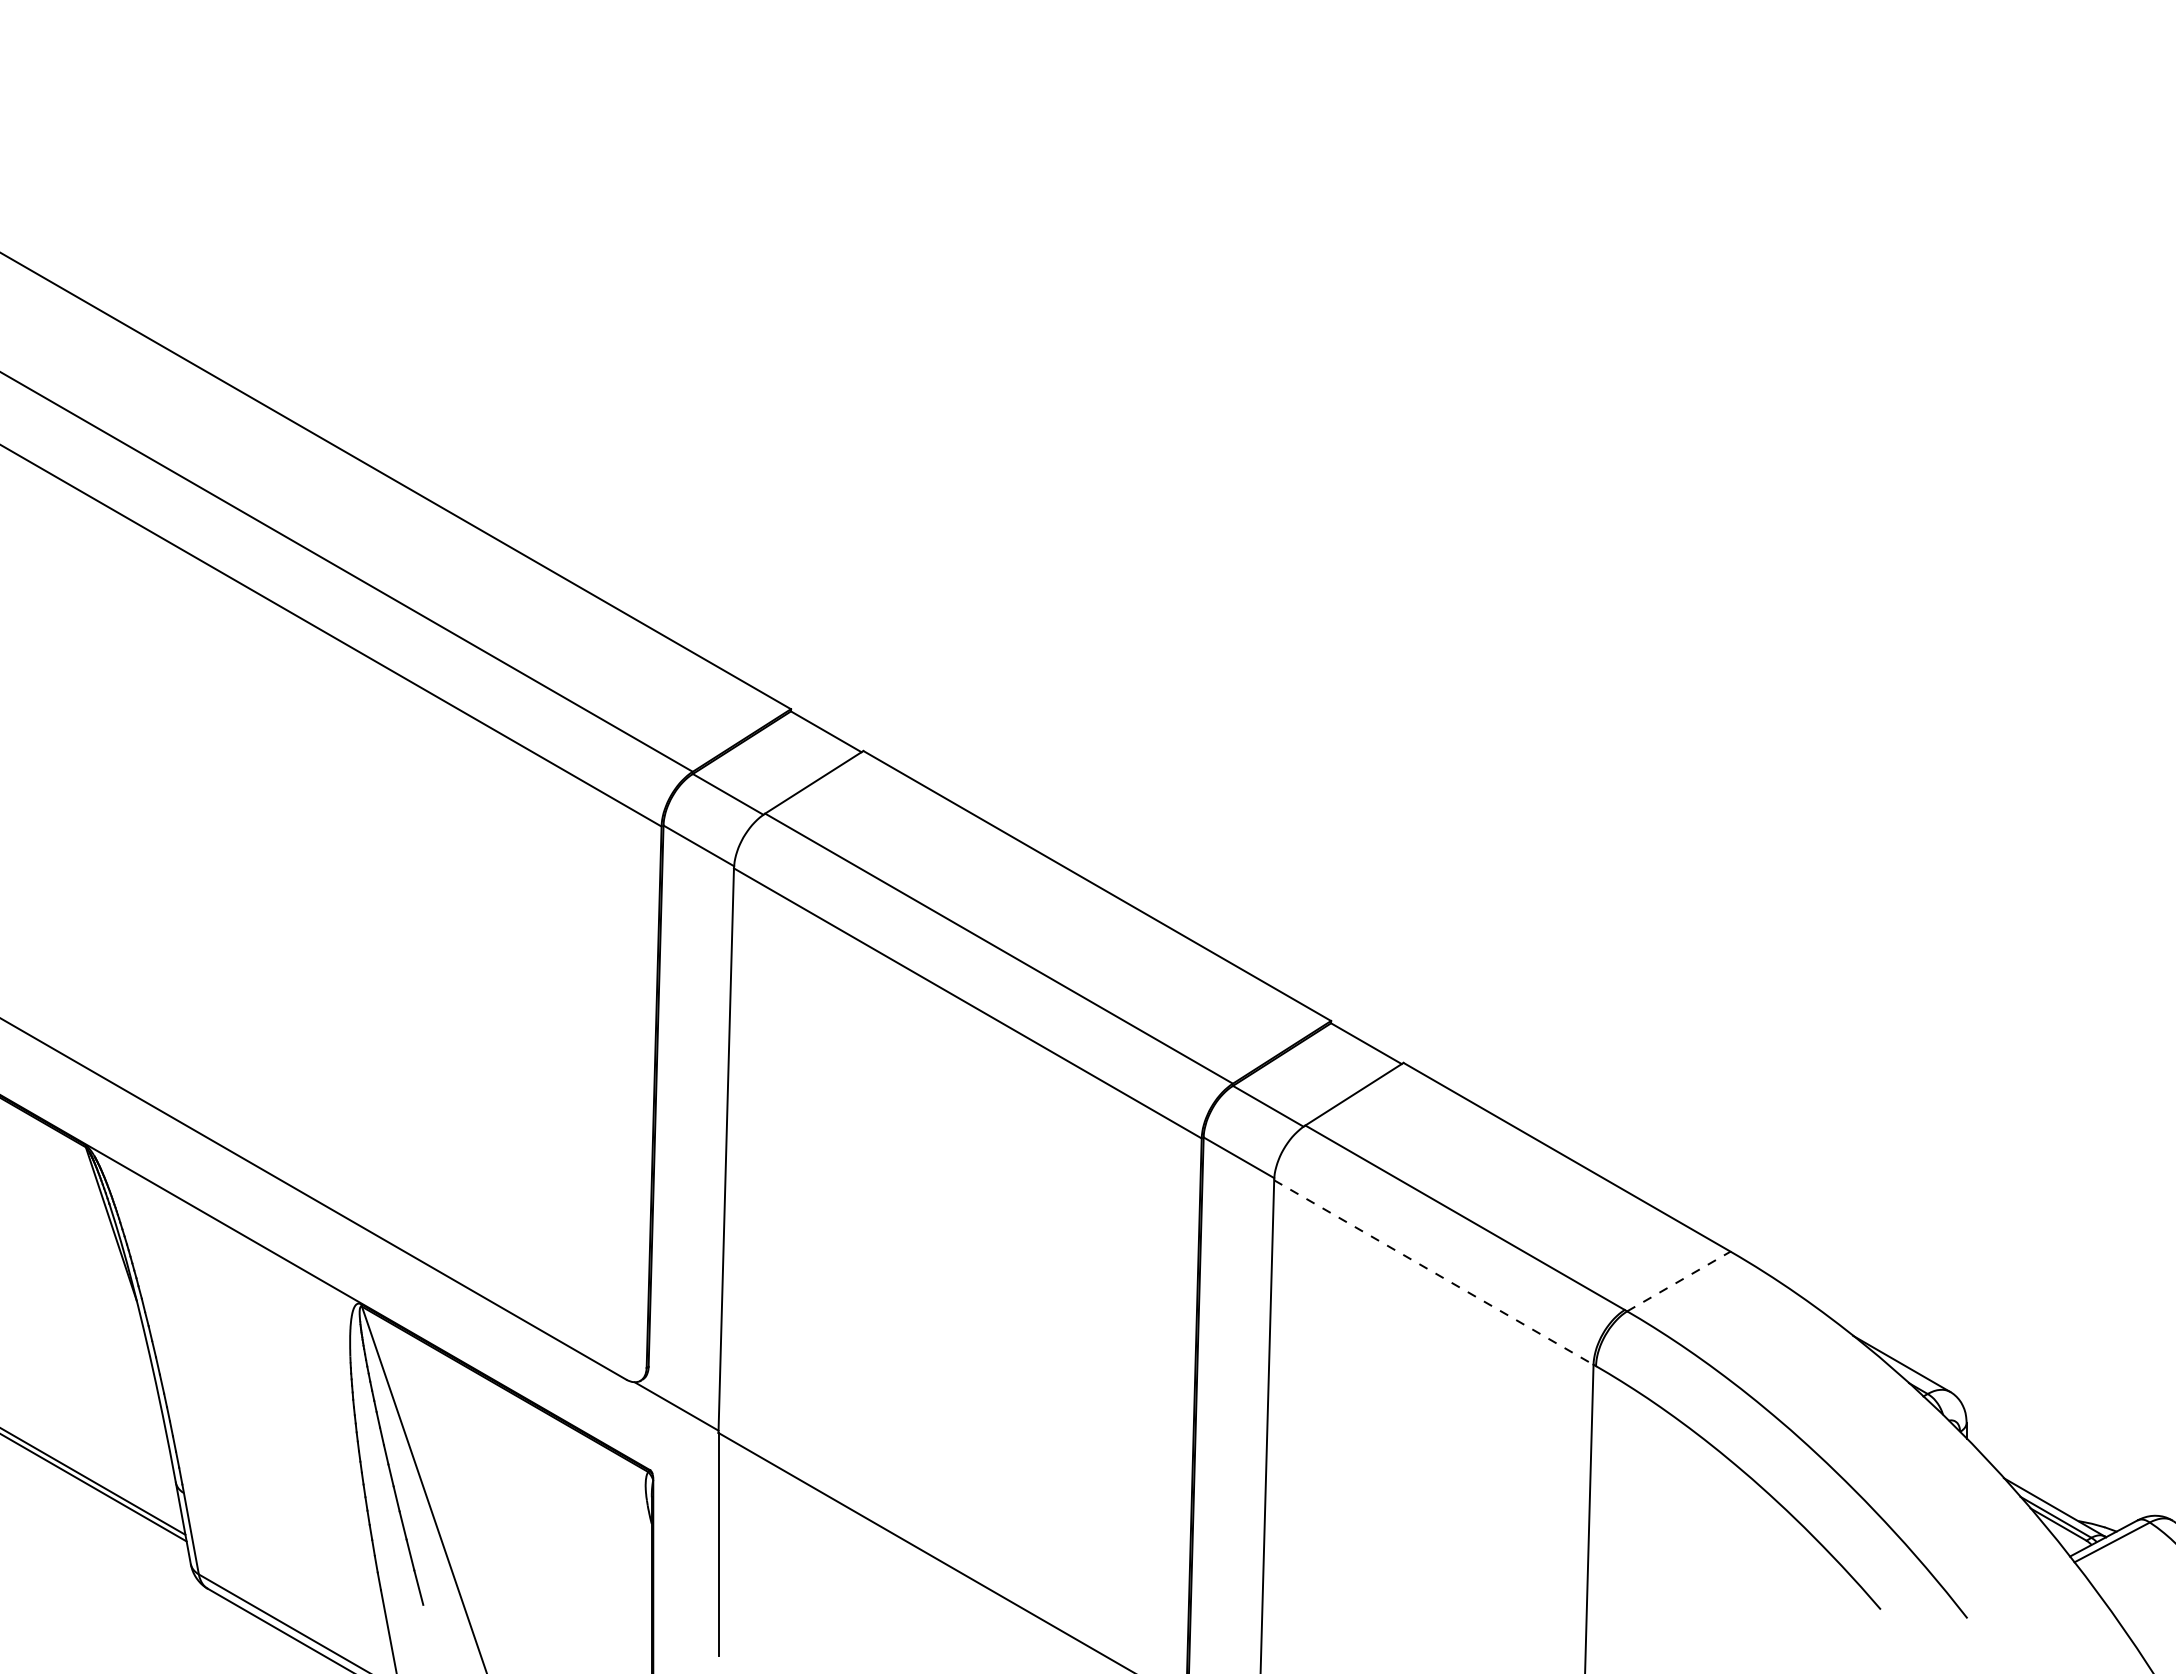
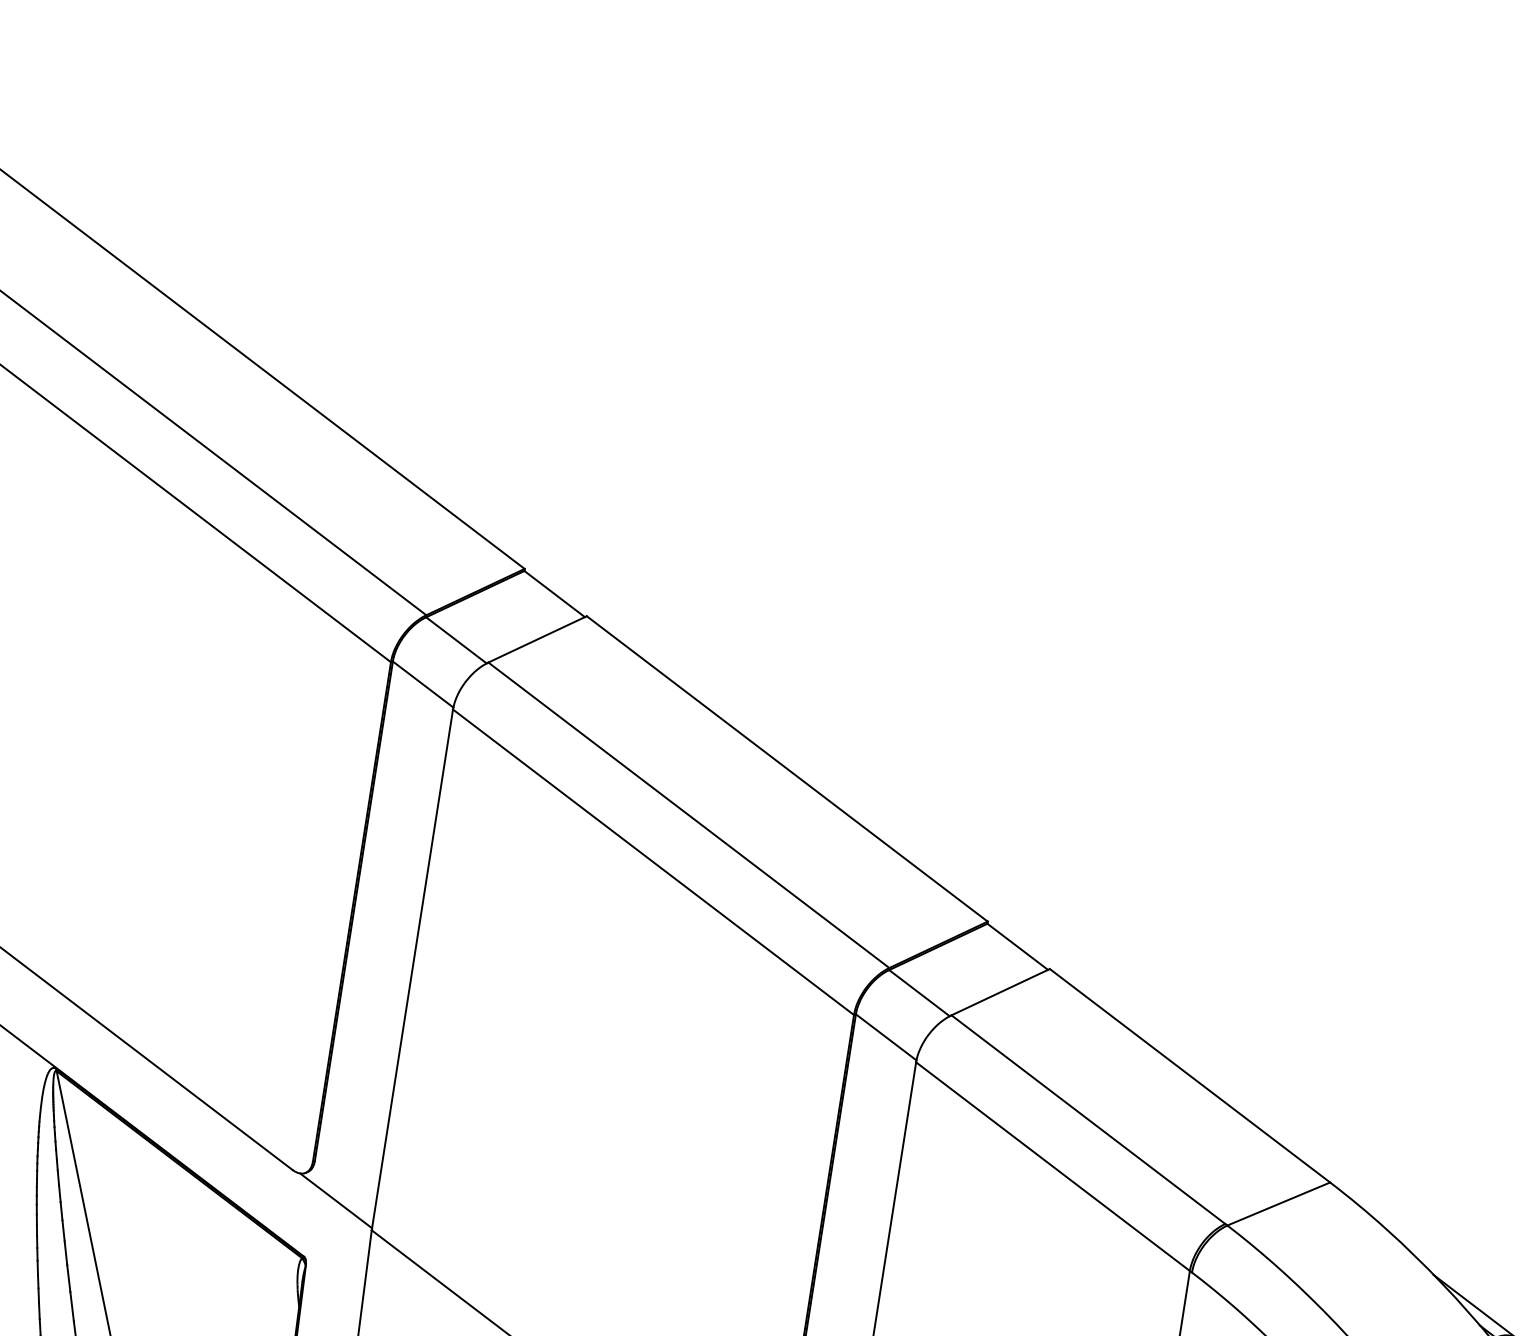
line: (1434, 1272) -> (1053, 1166), dashed -> solid
line: (1678, 1281) -> (1278, 1203), dashed -> solid

